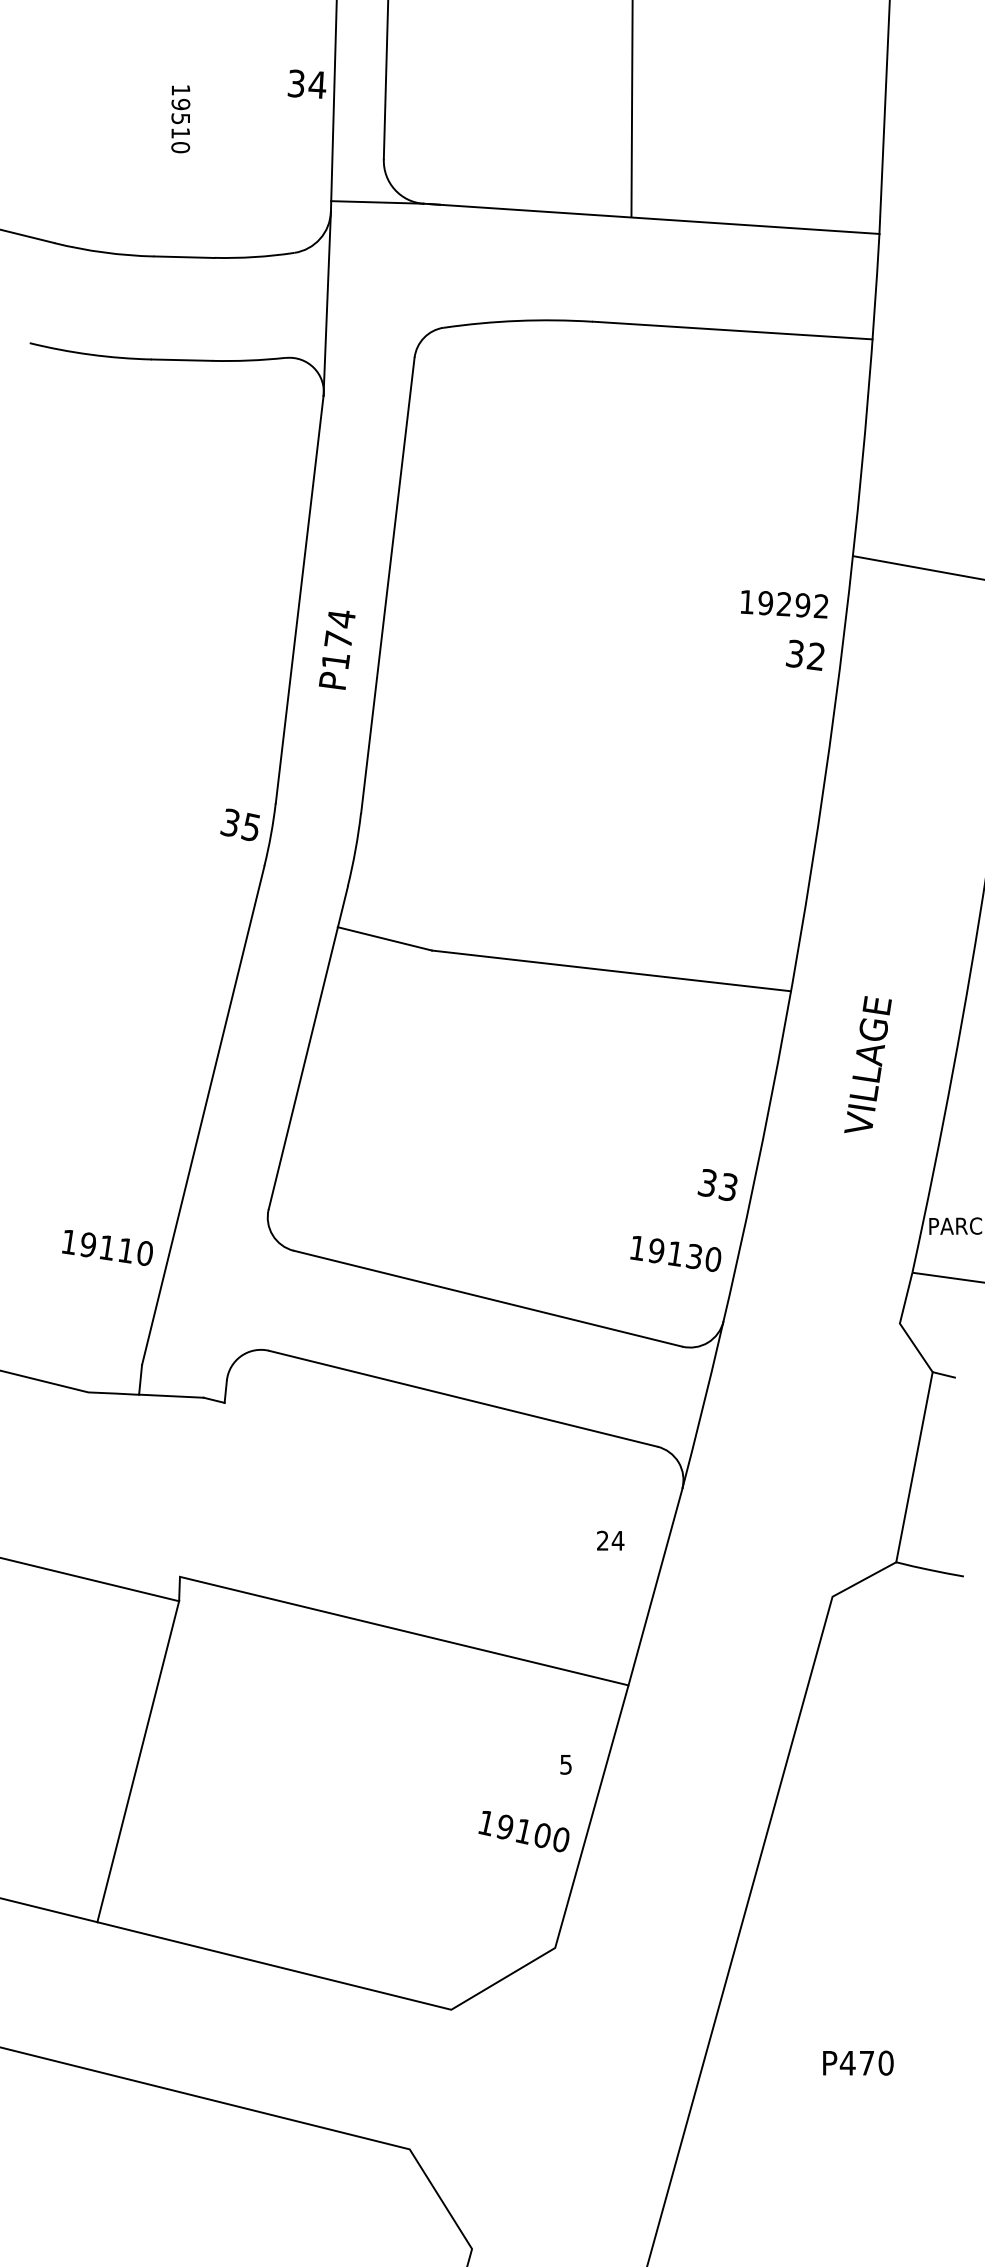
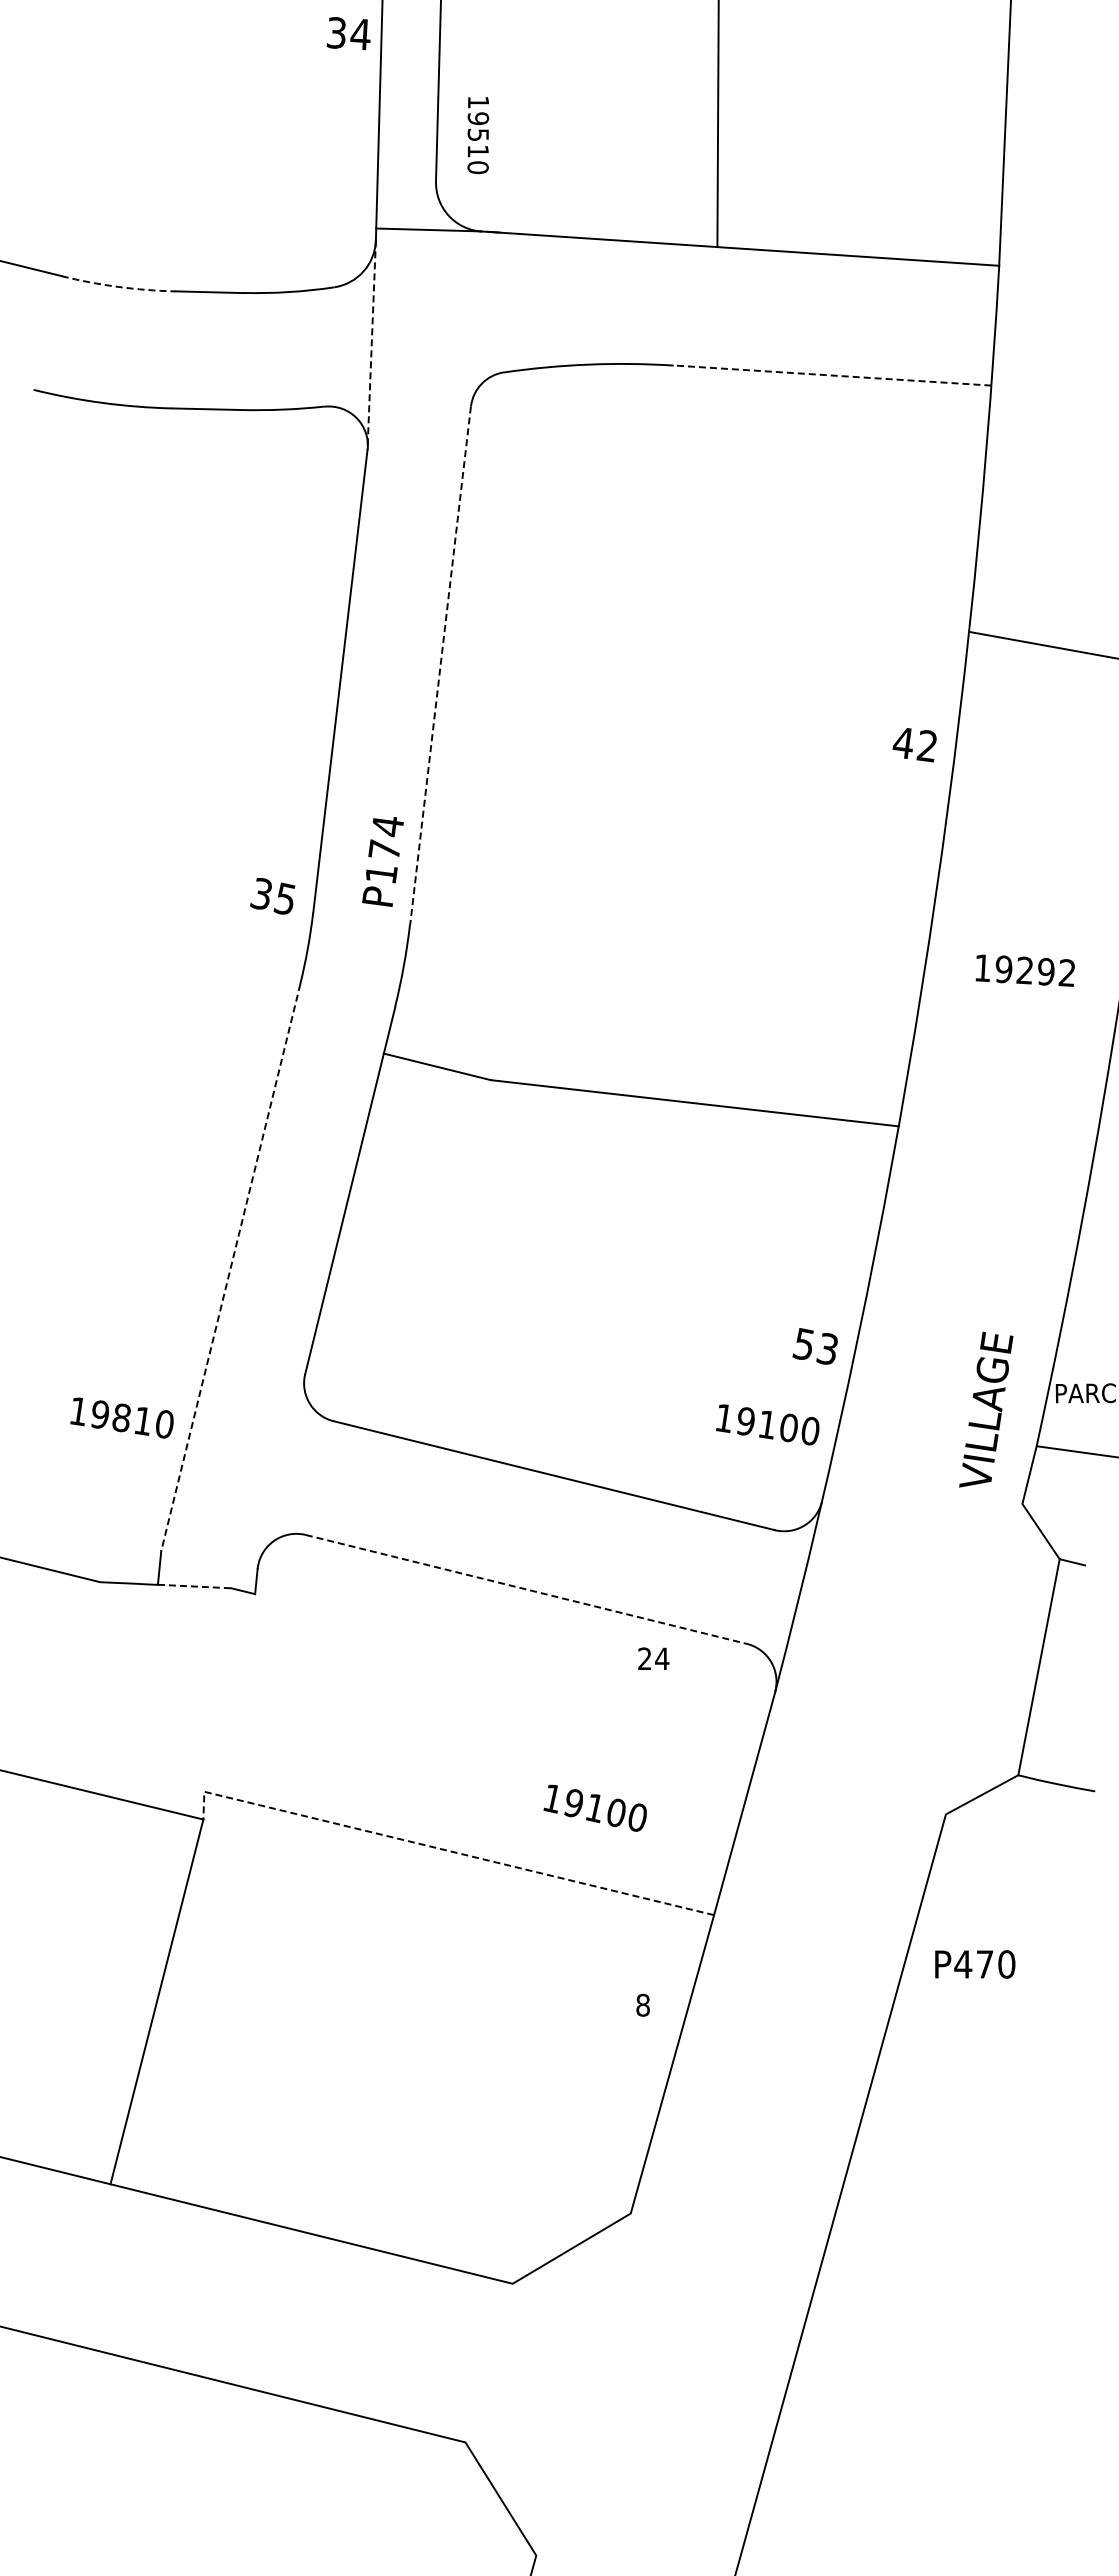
text: (306, 84) -> (348, 33), moved
text: (180, 119) -> (478, 135), moved
arc: (104, 252) -> (118, 286), solid -> dashed
line: (327, 304) -> (371, 345), solid -> dashed
line: (732, 330) -> (832, 375), solid -> dashed
line: (387, 585) -> (440, 665), solid -> dashed
text: (783, 604) -> (1024, 970), moved
text: (336, 649) -> (382, 861), moved
text: (794, 653) -> (902, 742), 32 -> 42
text: (239, 825) -> (272, 896), moved
text: (868, 1064) -> (986, 1409), moved
line: (202, 1115) -> (230, 1267), solid -> dashed
text: (707, 1182) -> (803, 1343), 33 -> 53
text: (107, 1247) -> (121, 1417), 19110 -> 19810
text: (694, 1256) -> (788, 1427), 19130 -> 19100
line: (171, 1396) -> (194, 1586), solid -> dashed
line: (463, 1398) -> (526, 1589), solid -> dashed
text: (610, 1540) -> (653, 1658), moved
line: (392, 1628) -> (445, 1850), solid -> dashed
text: (565, 1764) -> (642, 2004), 5 -> 8
text: (523, 1830) -> (594, 1807), moved
text: (858, 2063) -> (975, 1964), moved

